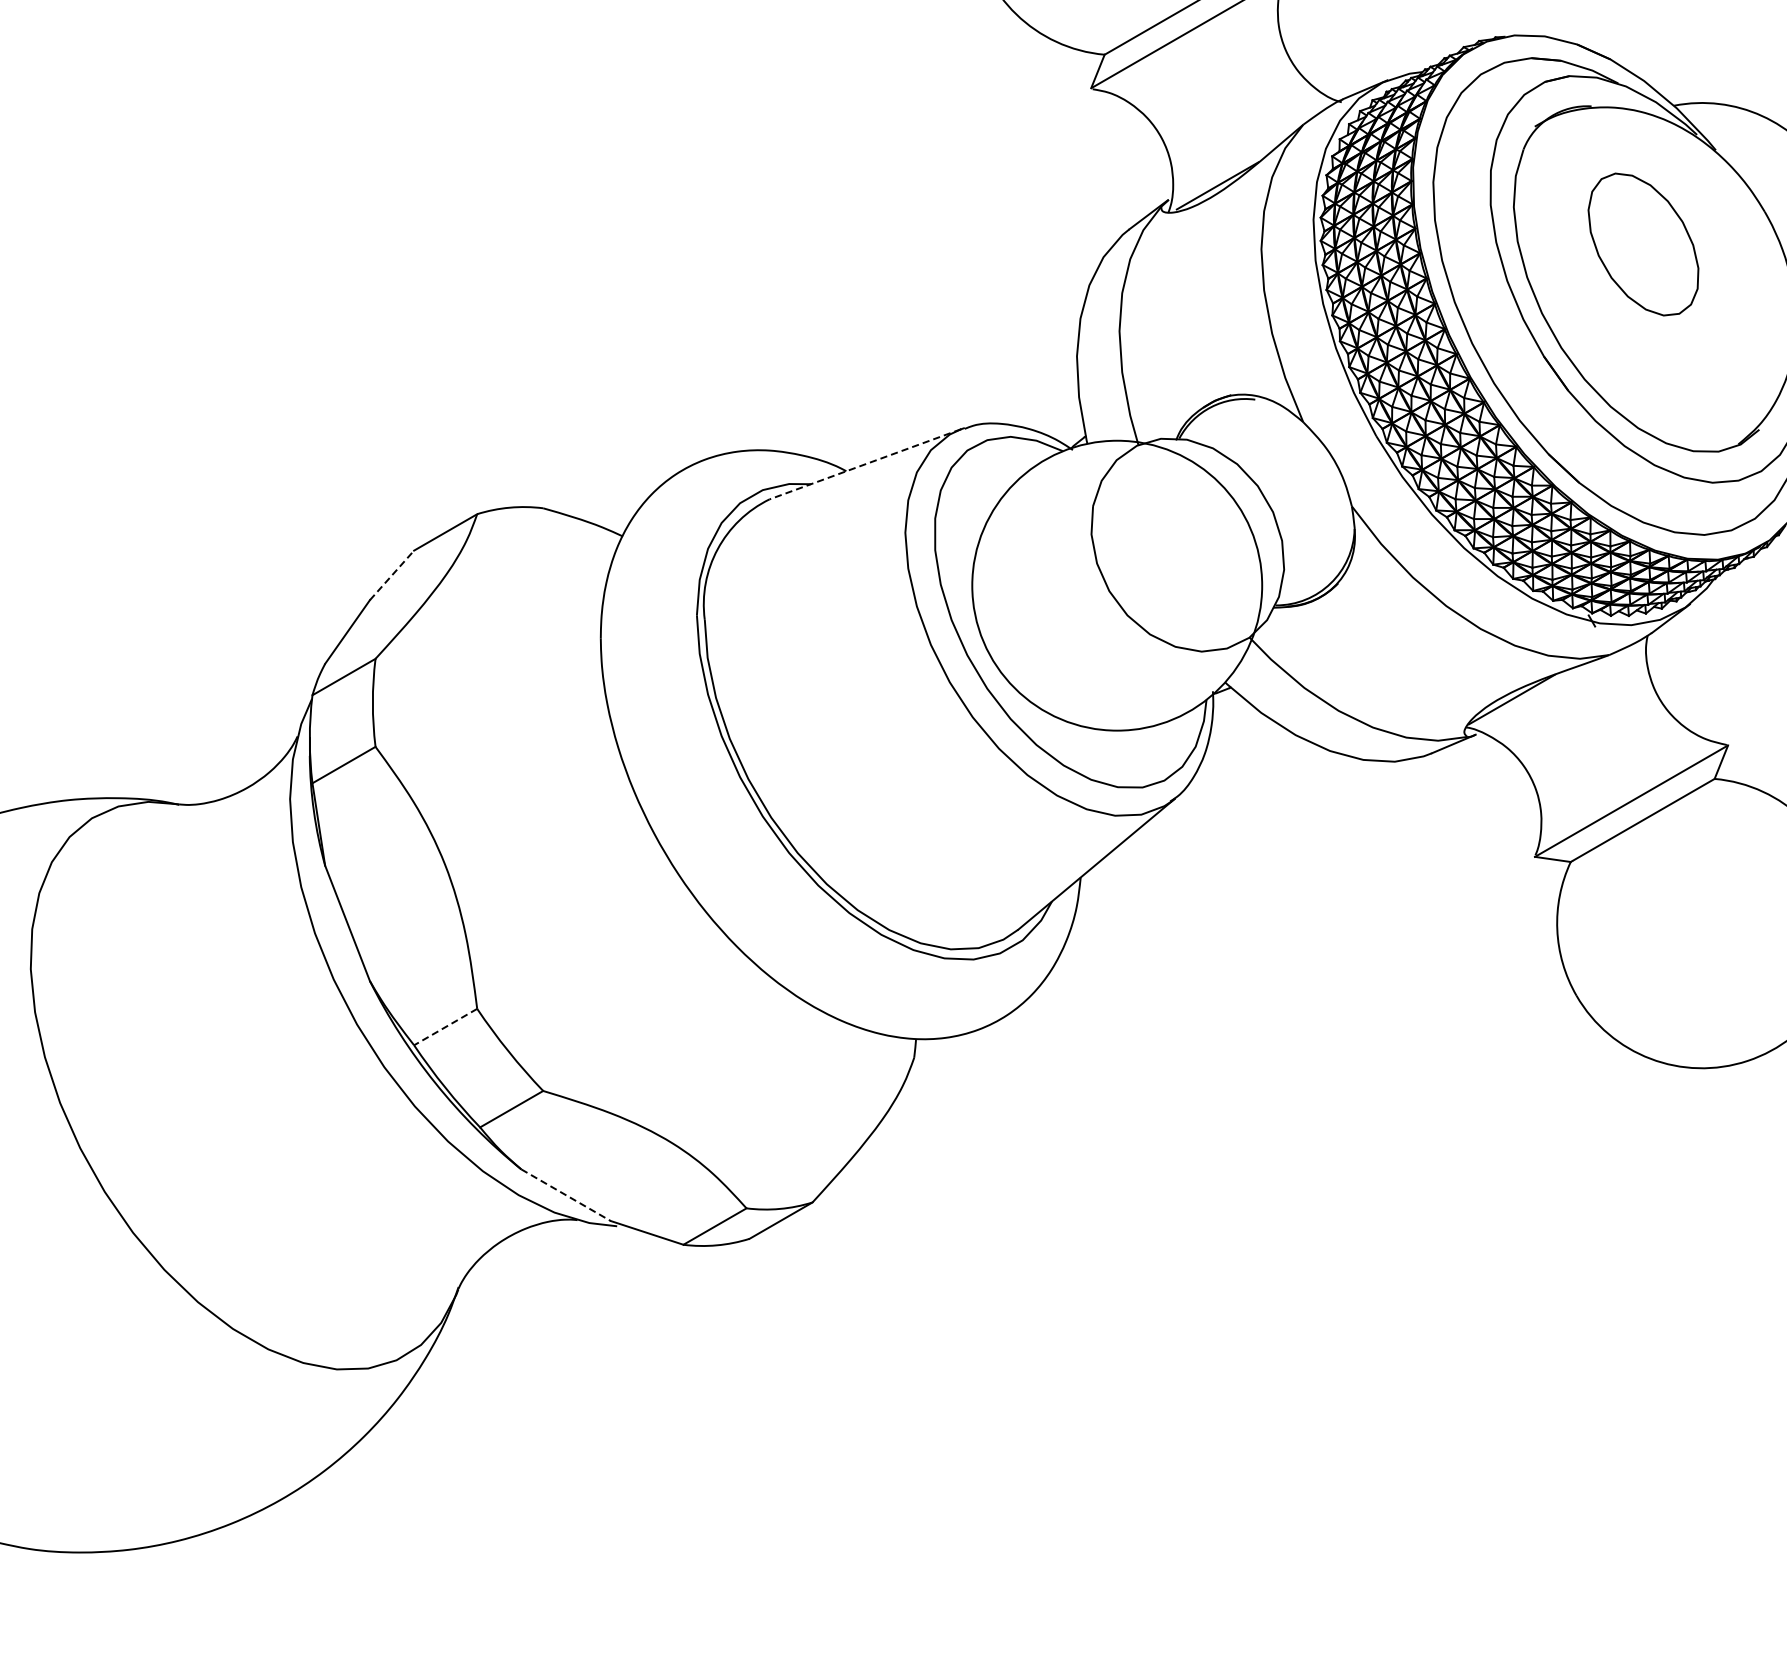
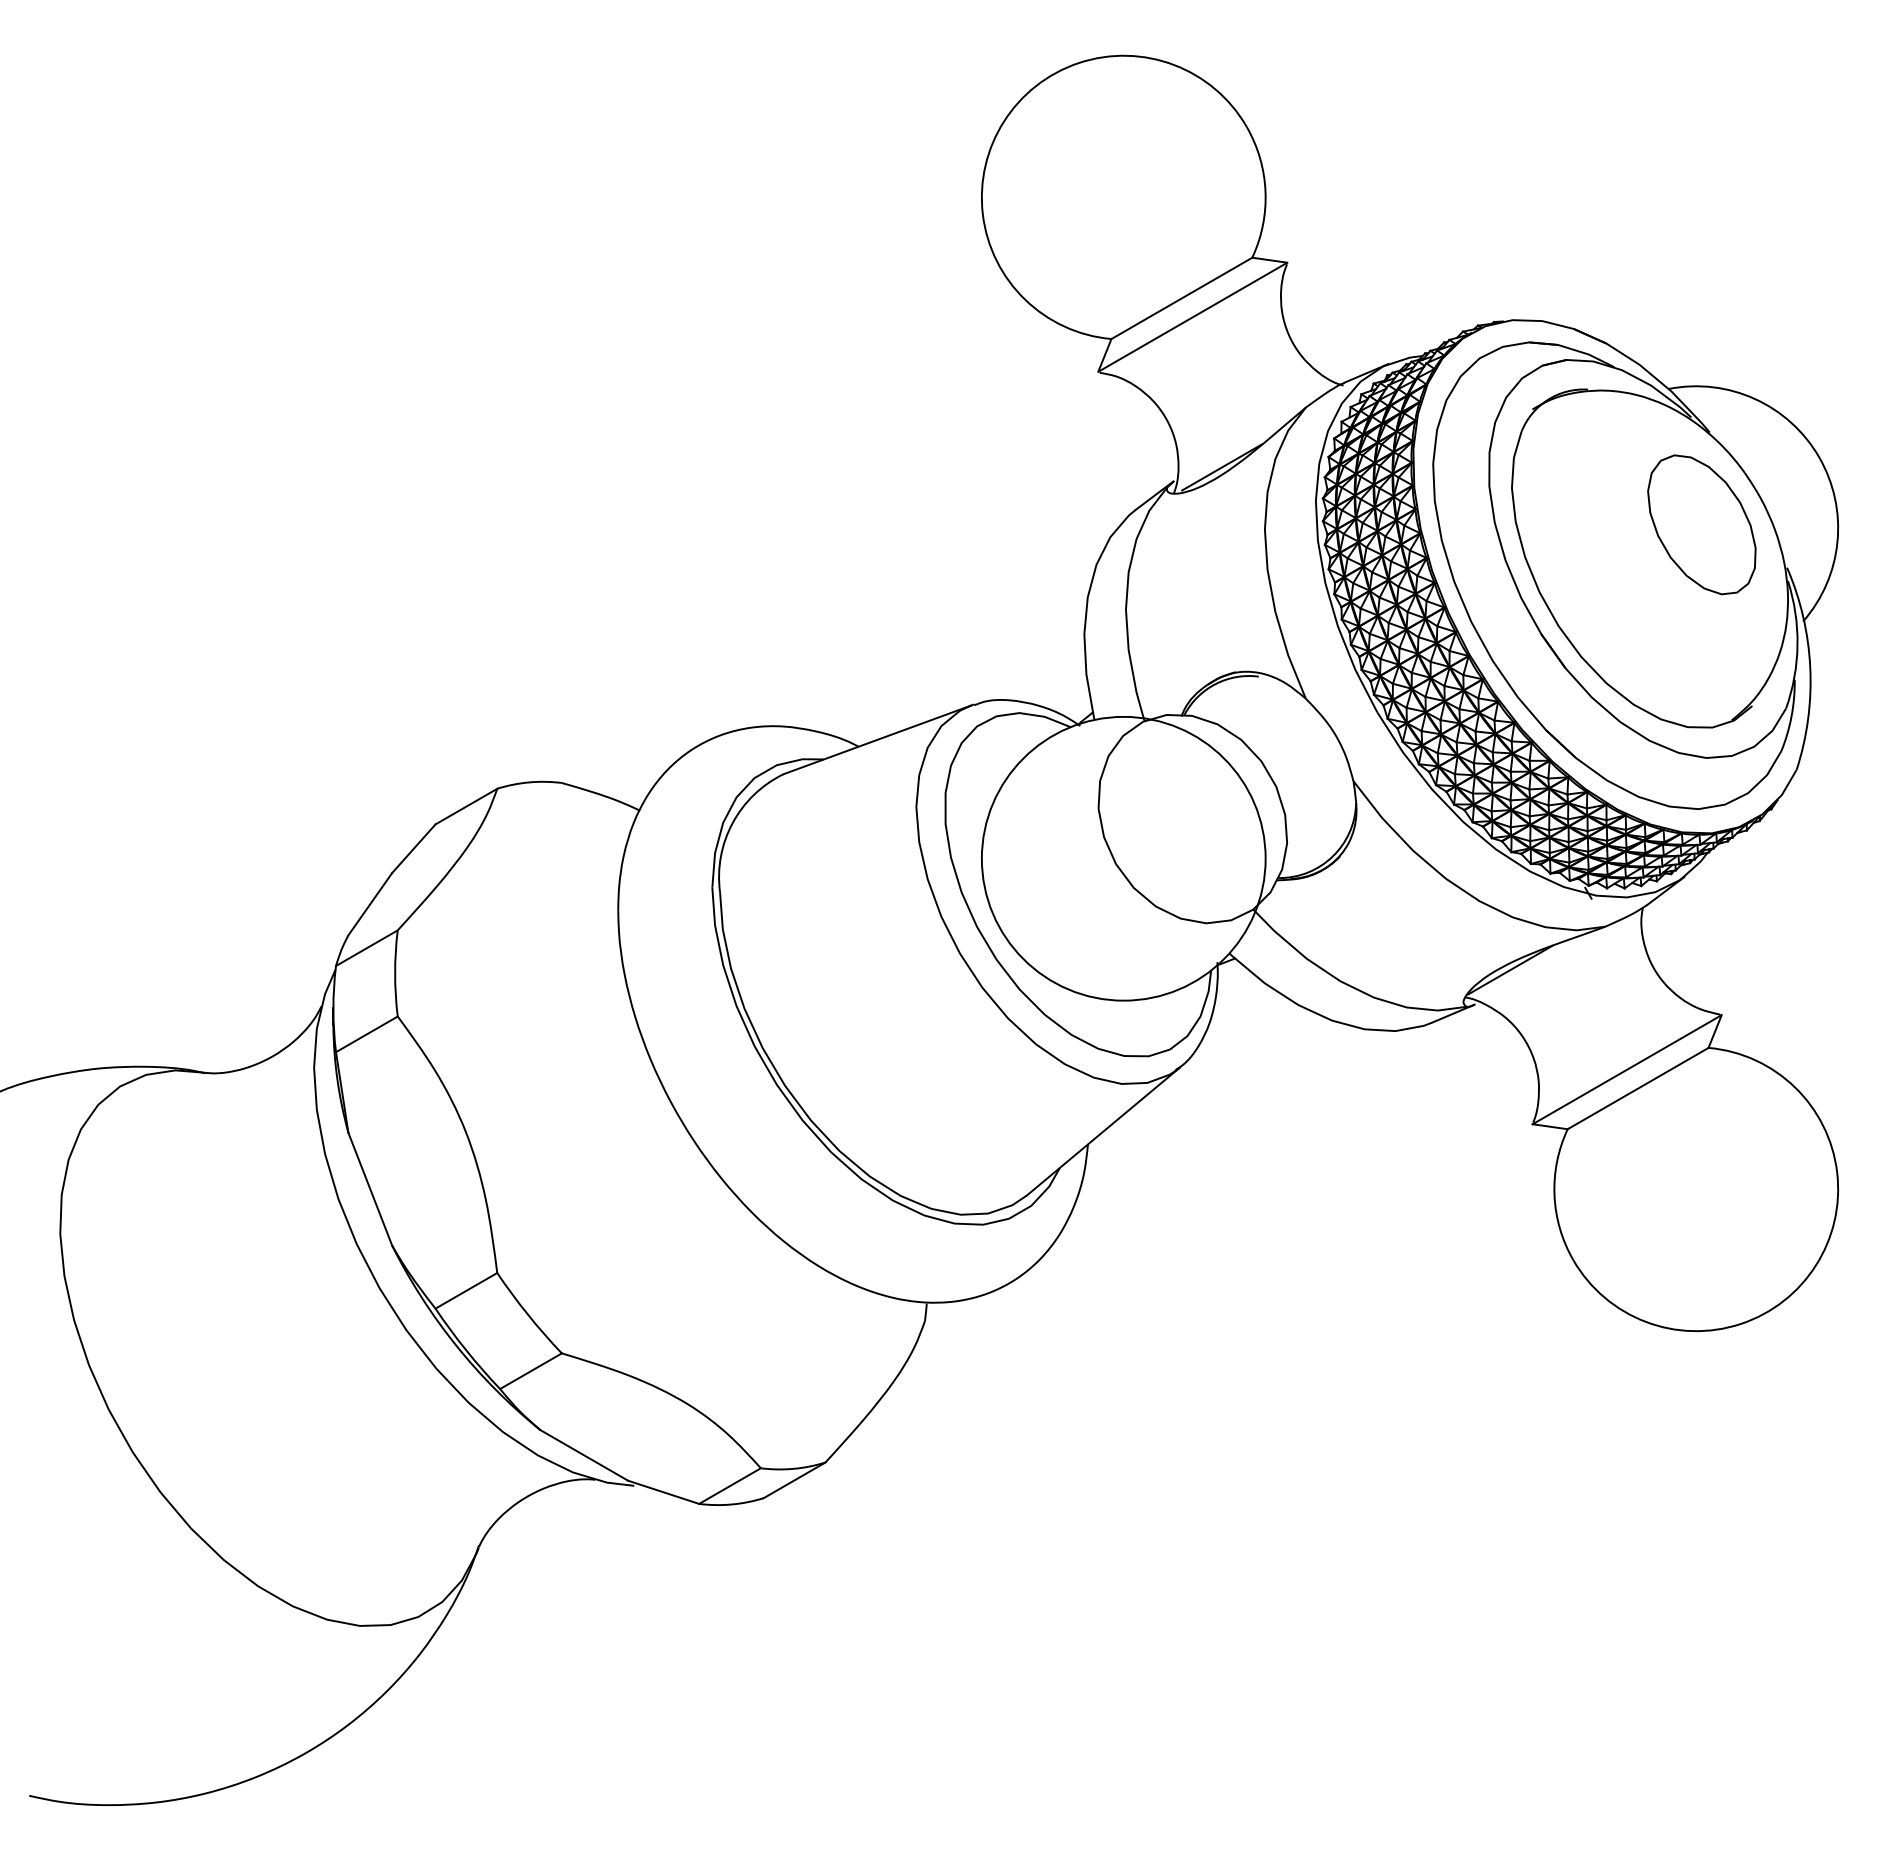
part: (1643, 244) -> (1701, 524), moved
line: (865, 463) -> (877, 739), dashed -> solid
line: (392, 575) -> (414, 848), dashed -> solid
line: (445, 1026) -> (466, 1290), dashed -> solid
line: (566, 1195) -> (584, 1455), dashed -> solid

